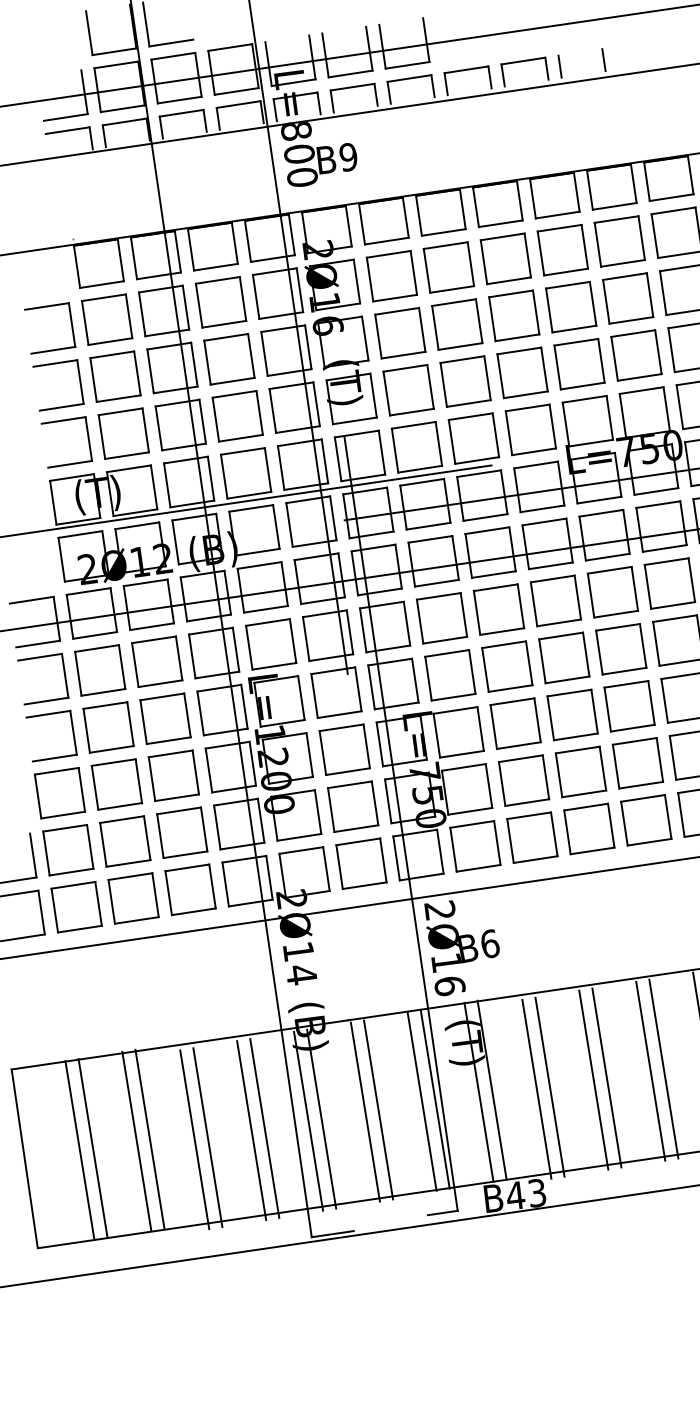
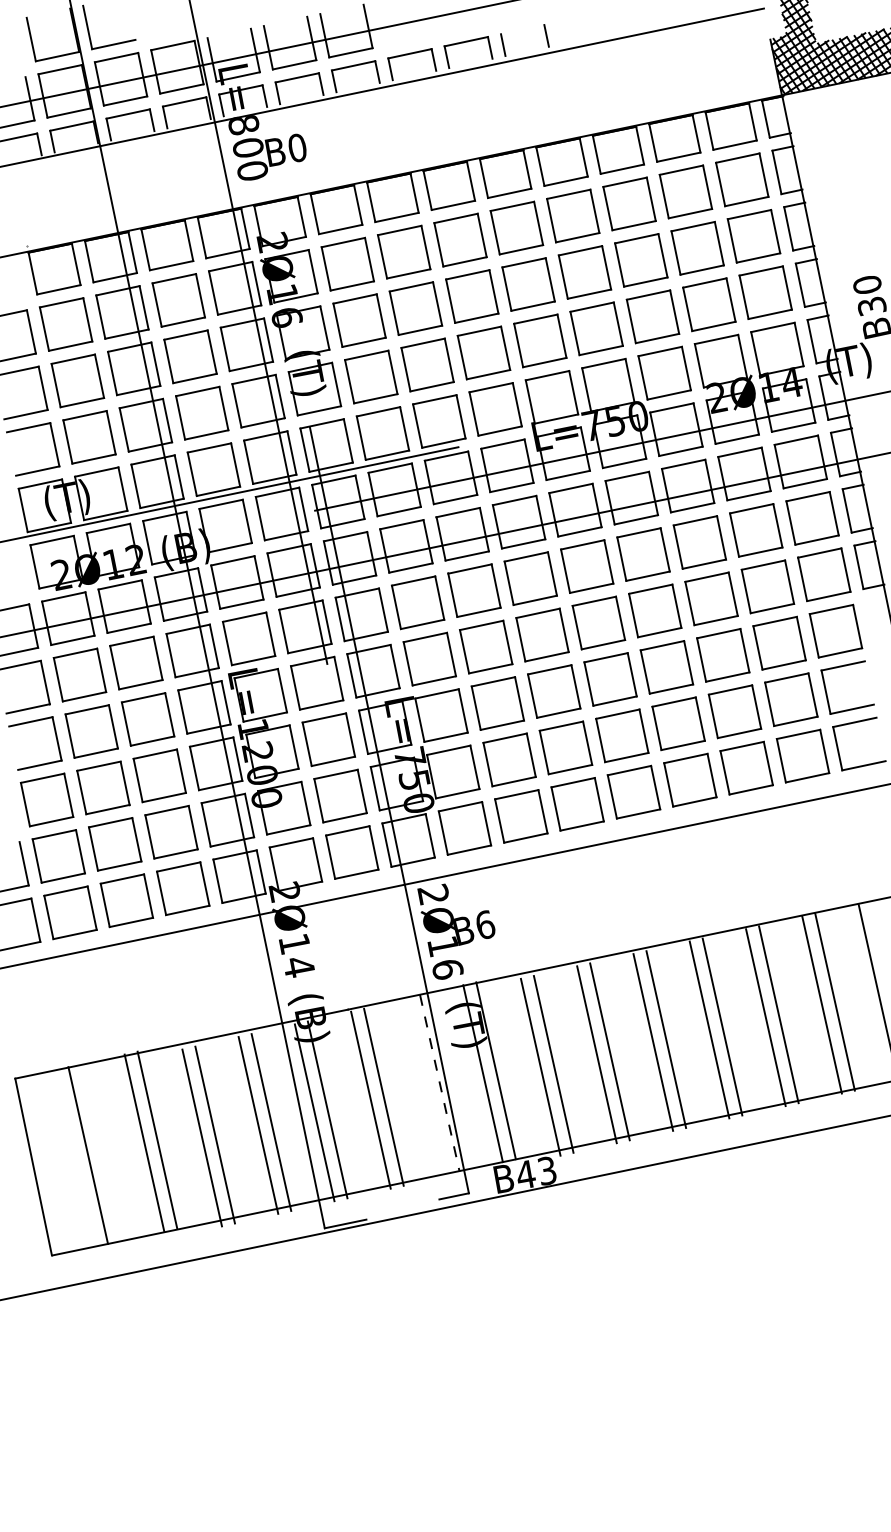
text: (348, 157) -> (297, 148), B9 -> B0
line: (434, 1099) -> (439, 1083), solid -> dashed
line: (421, 1100) -> (426, 1085), removed
line: (93, 1148) -> (101, 1152), removed

